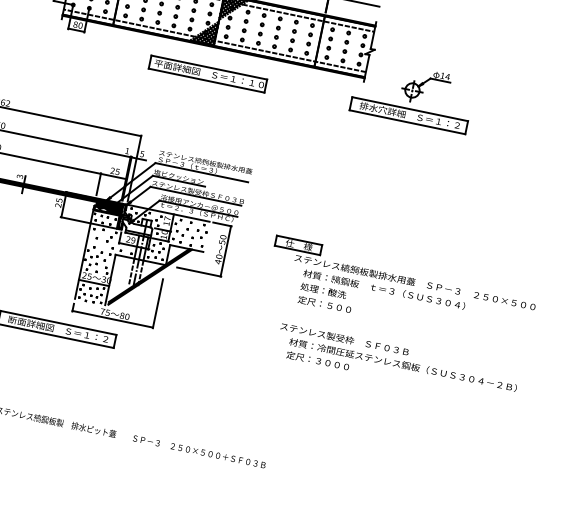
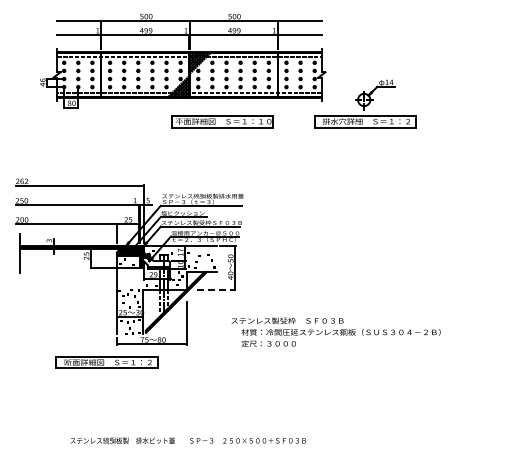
part: (208, 73) -> (222, 121), moved
line: (200, 272) -> (217, 289), solid -> dashed
part: (401, 292) -> (390, 271), removed
text: (396, 362) -> (335, 331), moved

